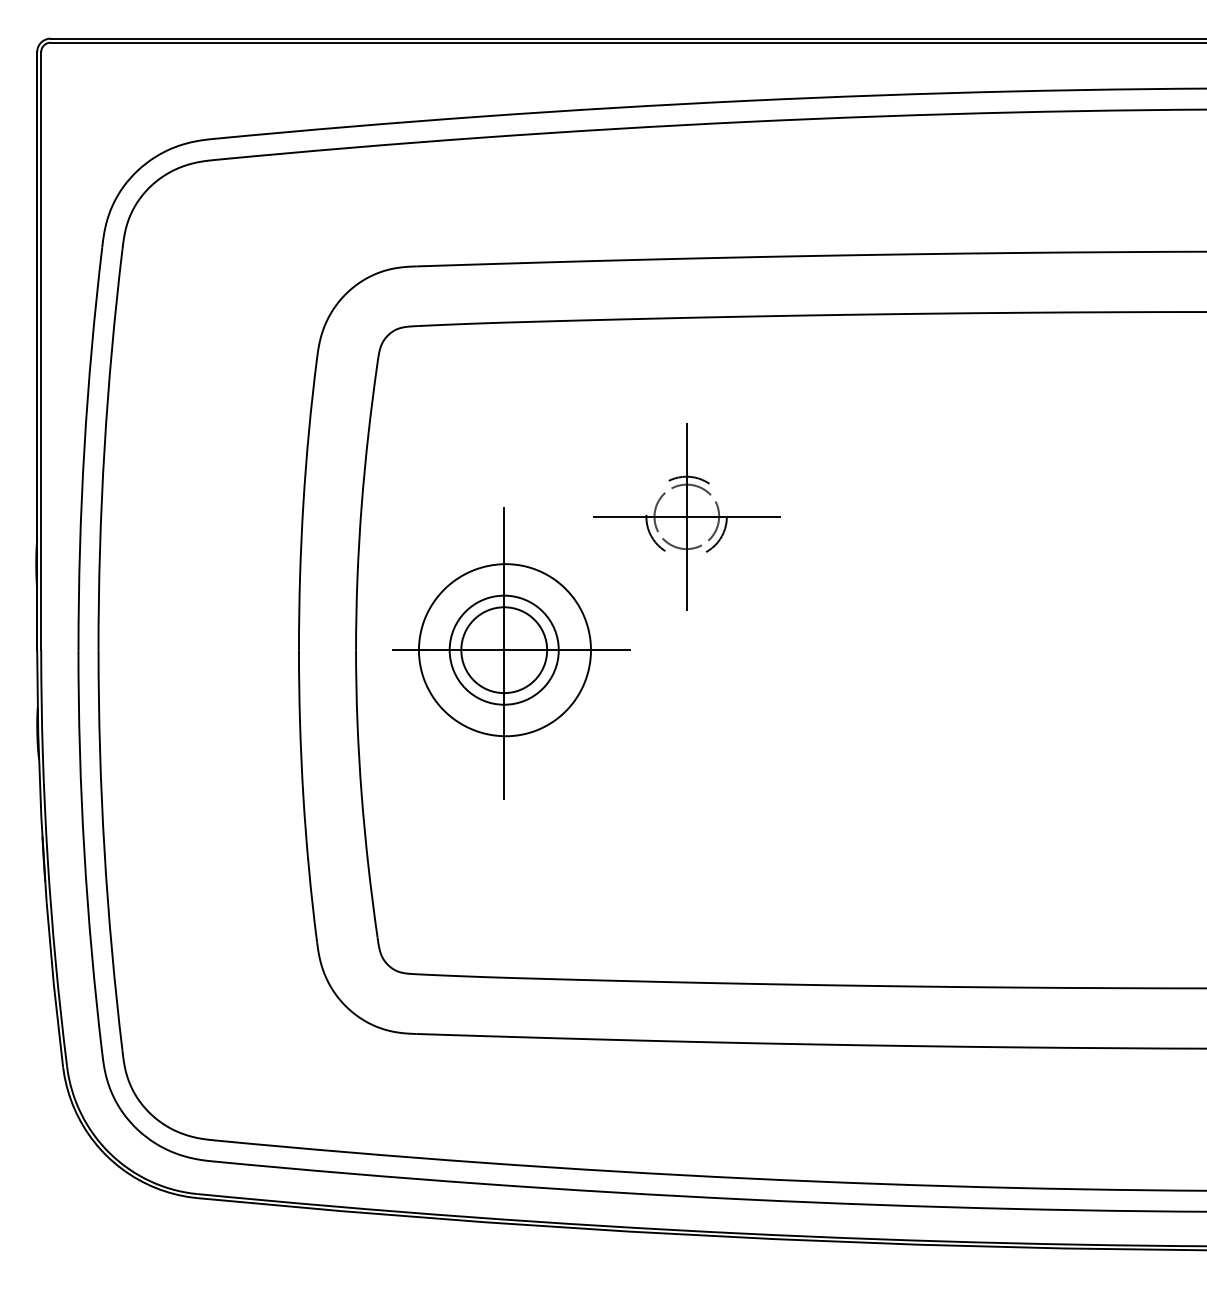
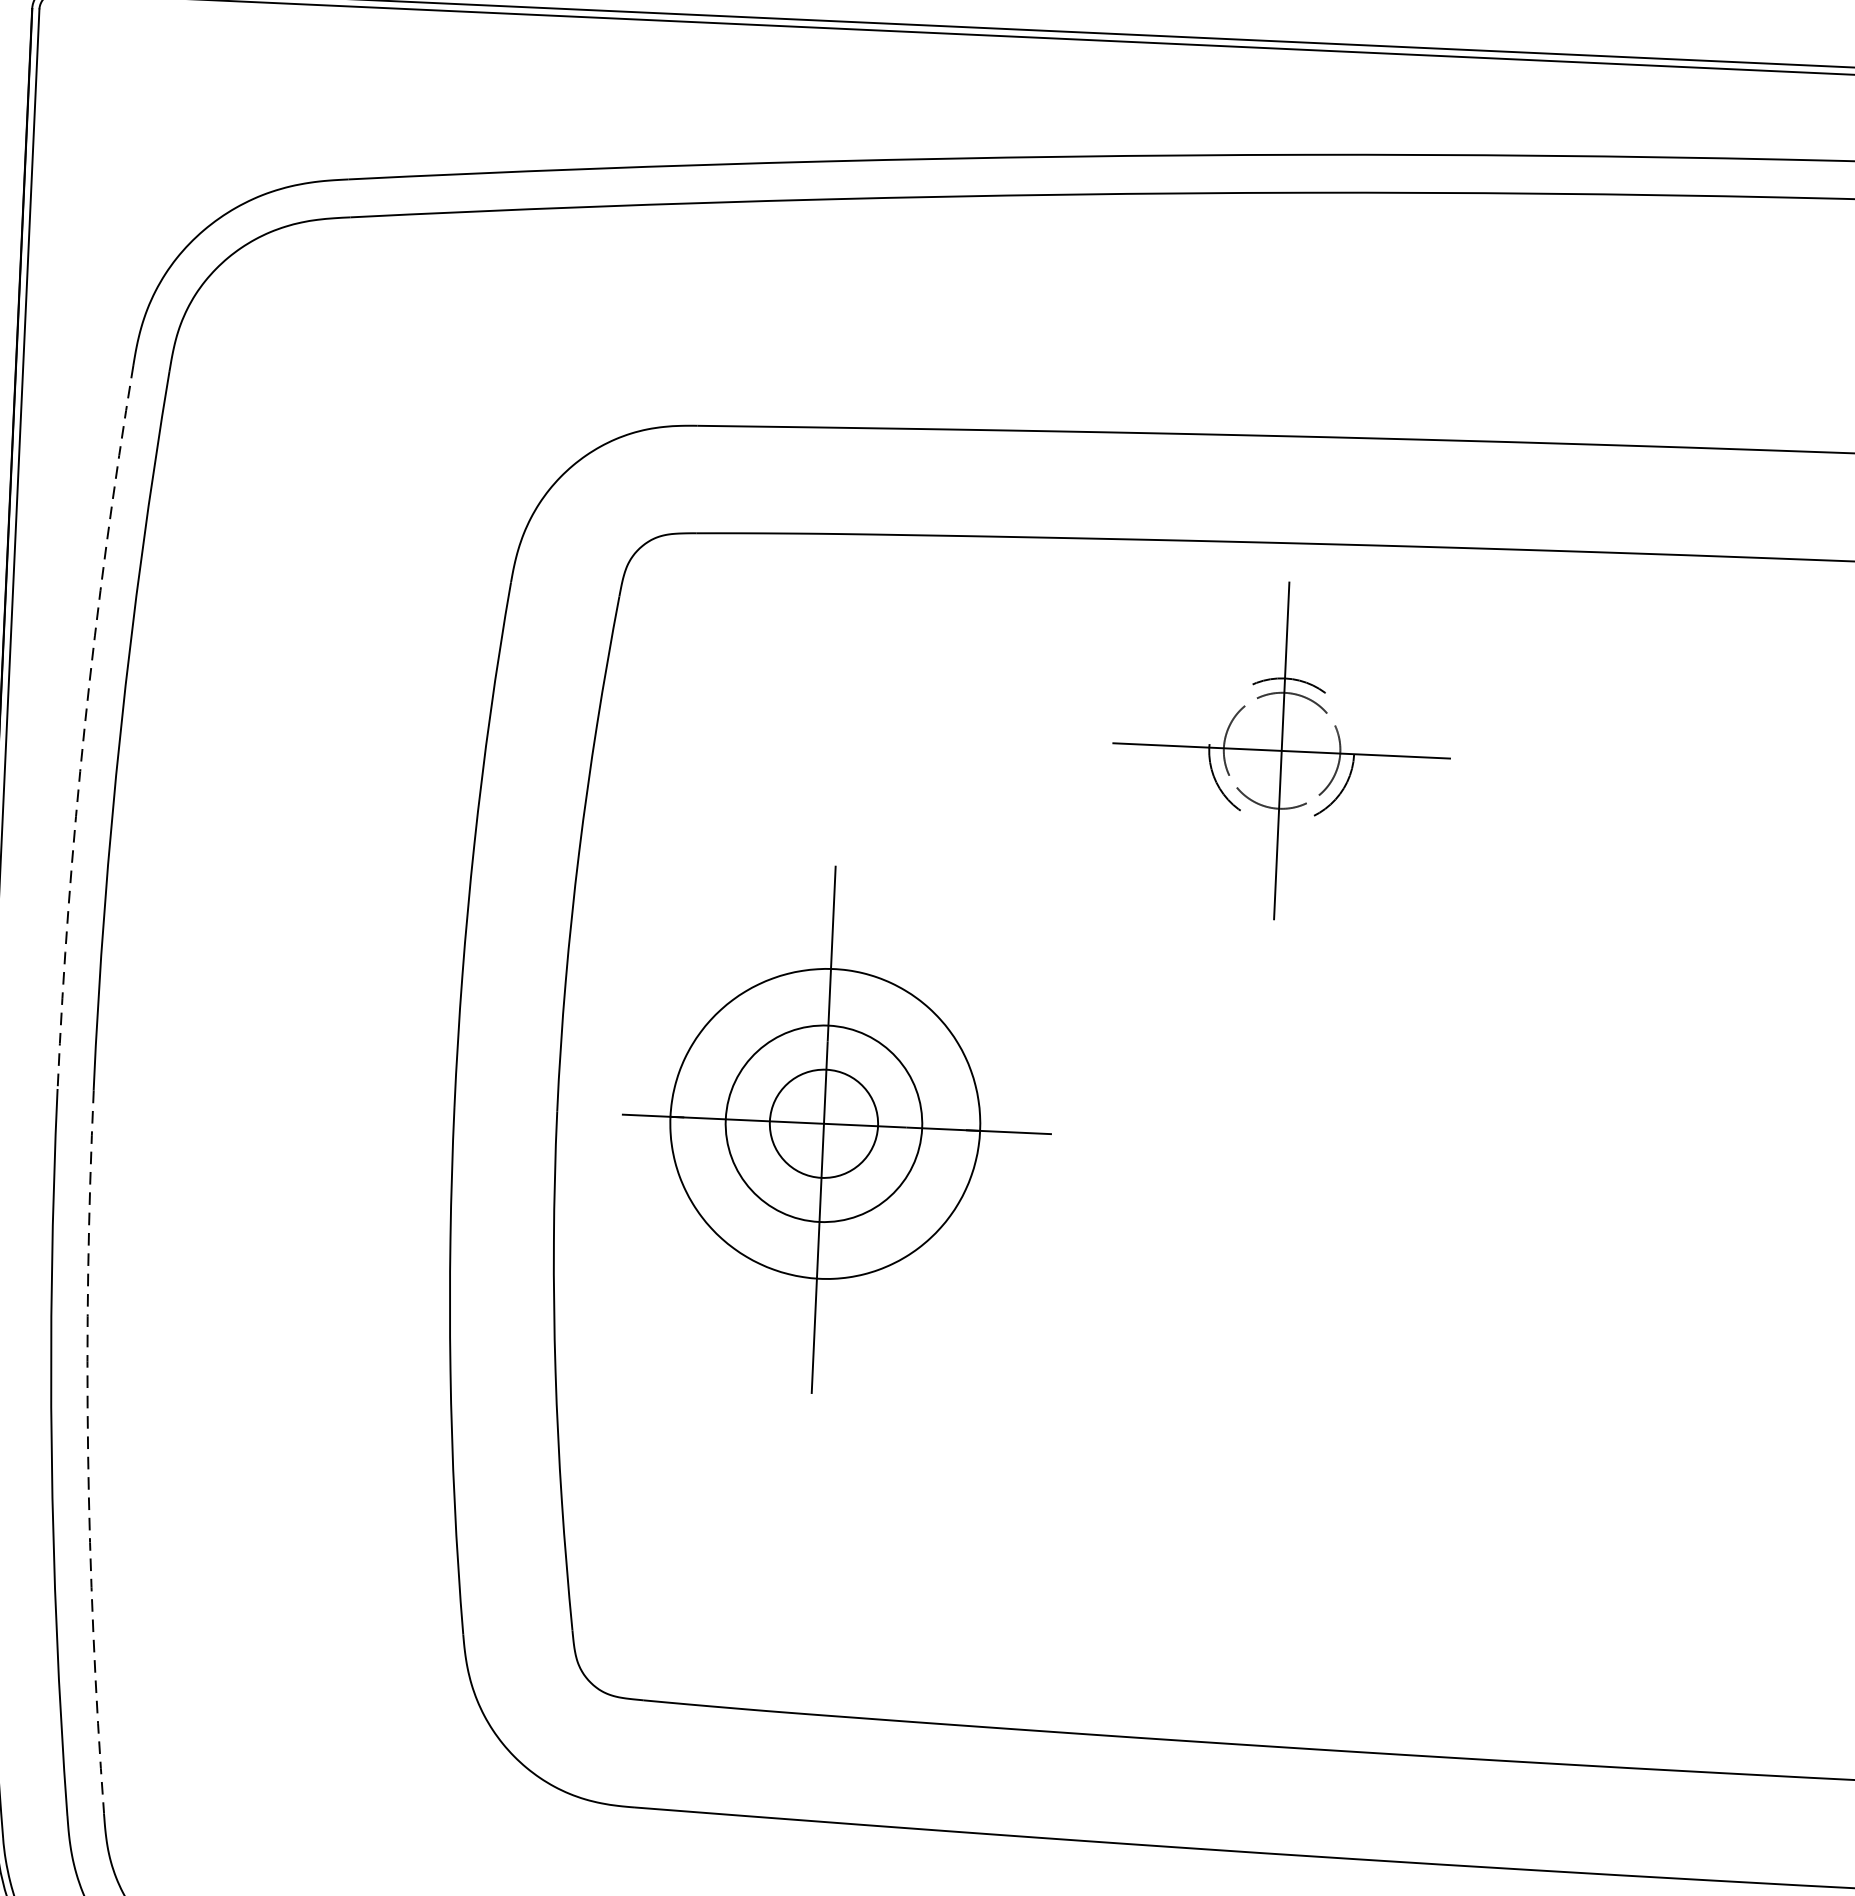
arc: (84, 448) -> (84, 726), solid -> dashed
part: (686, 516) -> (1281, 750), moved
circle: (504, 650) -> (824, 1124), size x0.7
arc: (104, 850) -> (88, 1451), solid -> dashed

